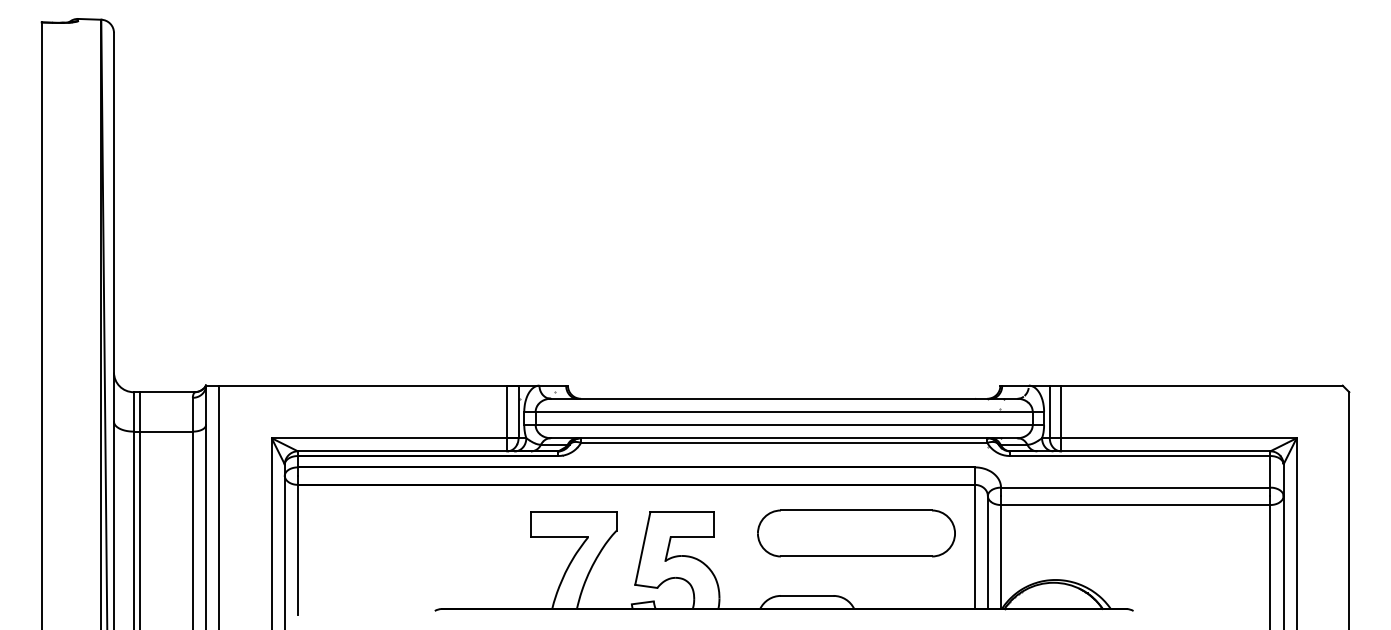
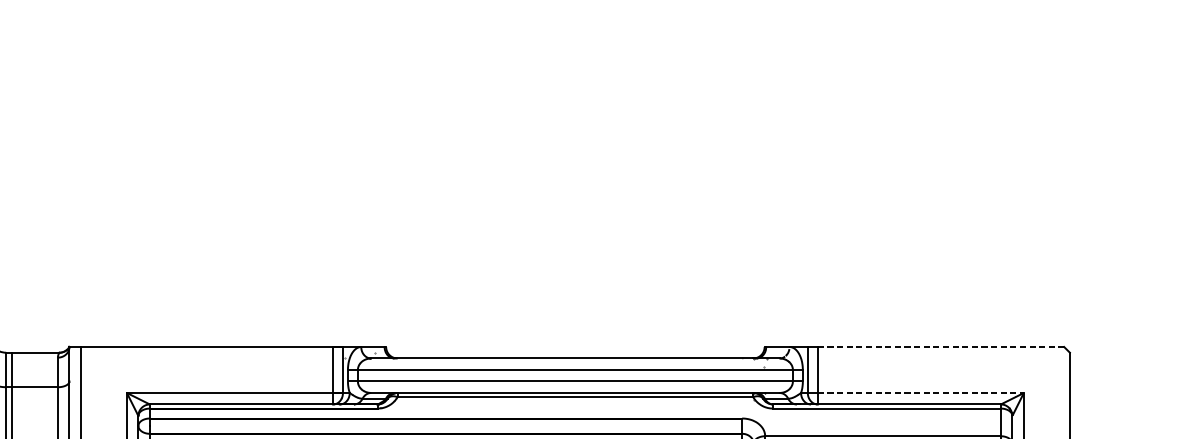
line: (1201, 385) -> (940, 346), solid -> dashed
line: (1178, 438) -> (920, 393), solid -> dashed

